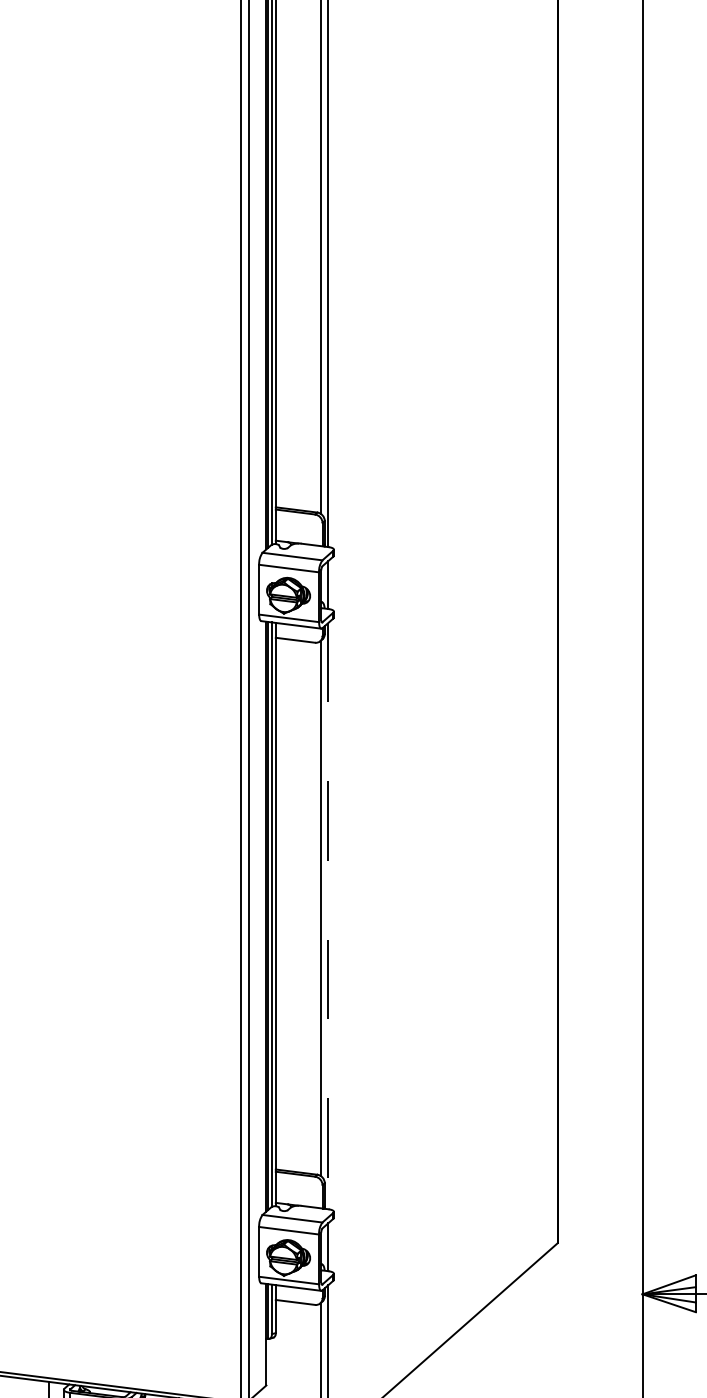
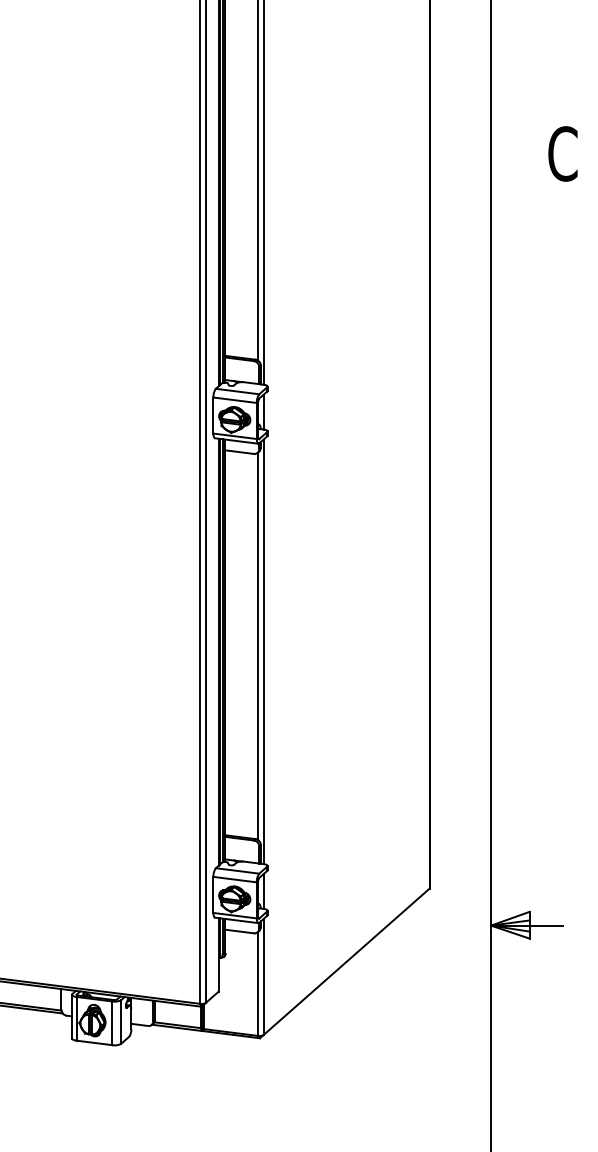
line: (328, 917) -> (263, 652), dashed -> solid

